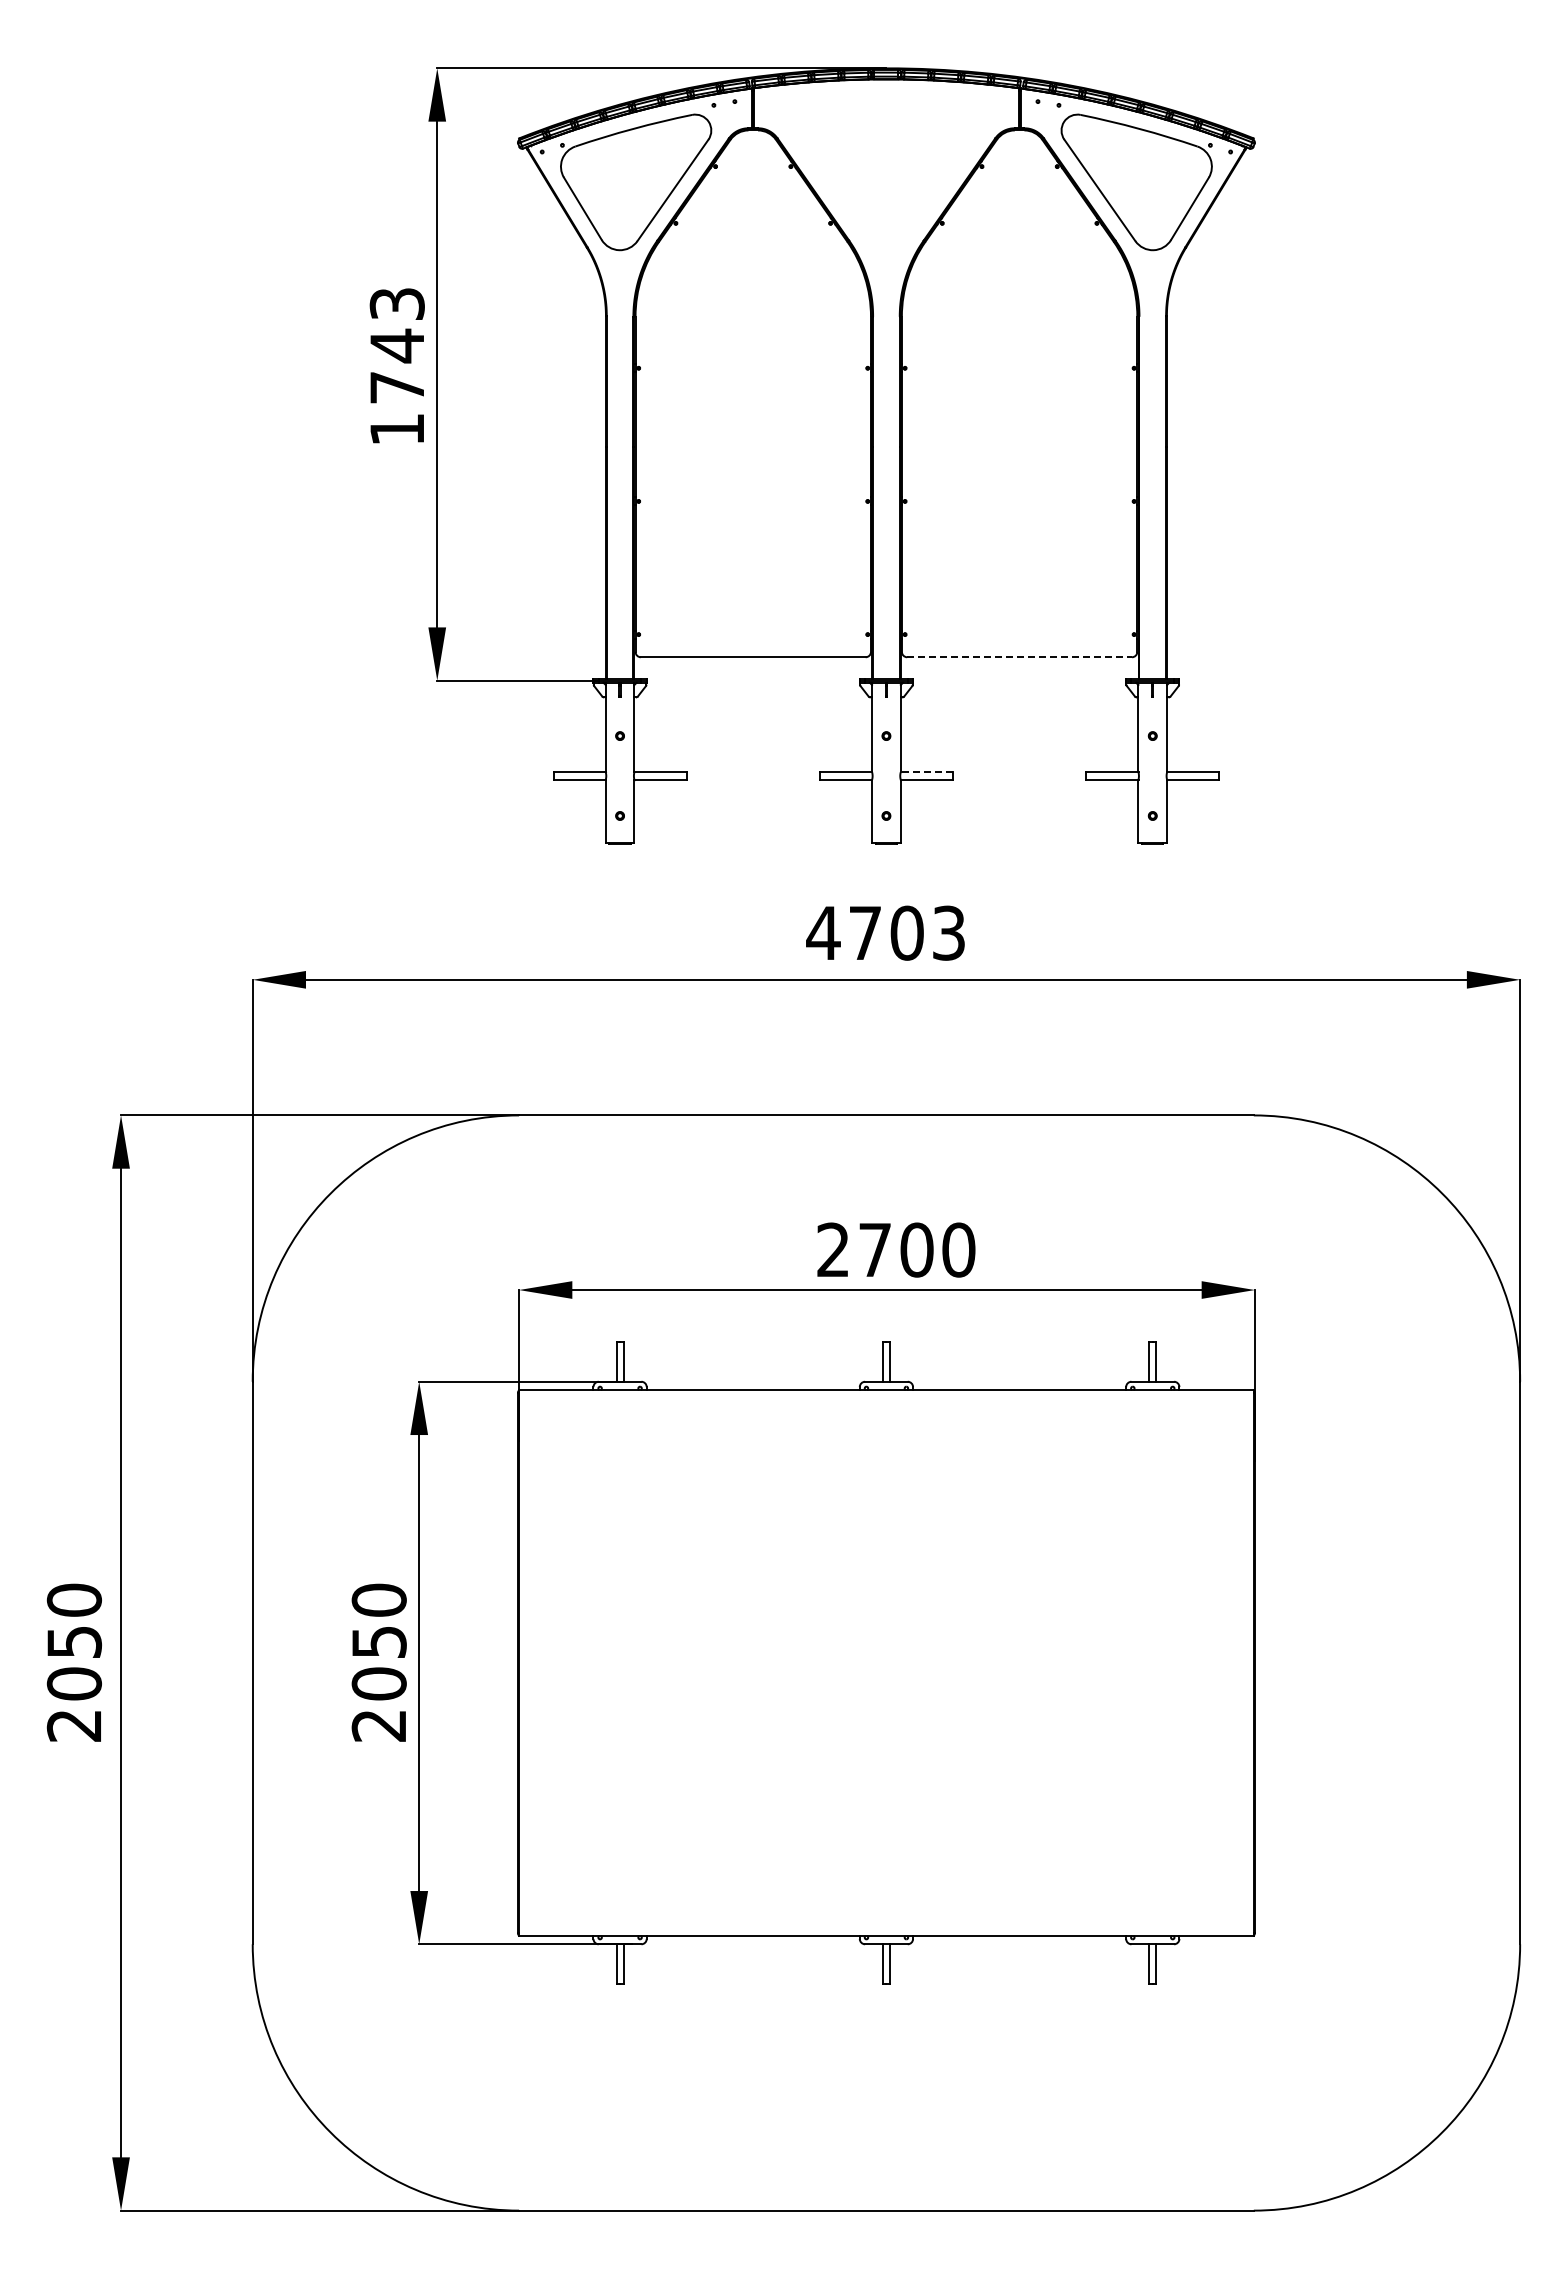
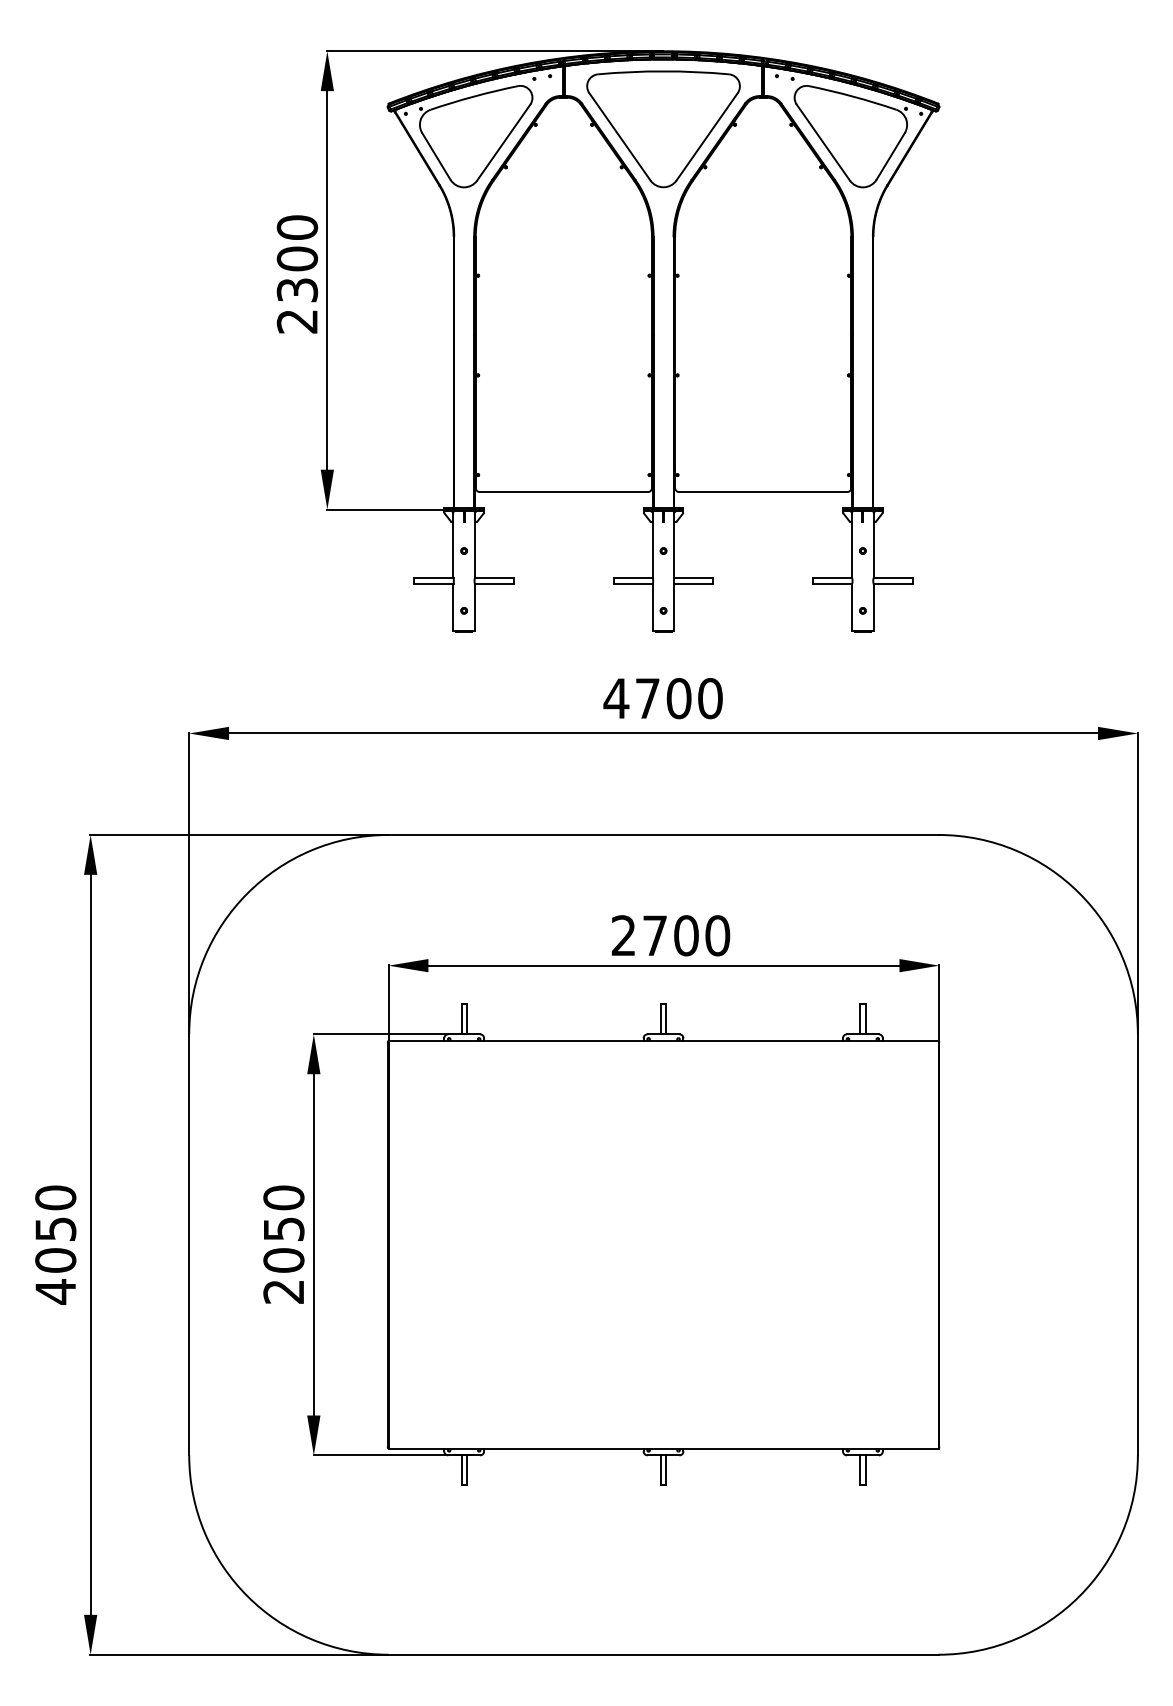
part: (886, 172) -> (663, 129), added
text: (396, 366) -> (296, 274), 1743 -> 2300
line: (1020, 657) -> (763, 492), dashed -> solid
line: (926, 772) -> (693, 578), dashed -> solid
text: (948, 932) -> (710, 698), 4703 -> 4700
text: (73, 1725) -> (55, 1291), 2050 -> 4050

